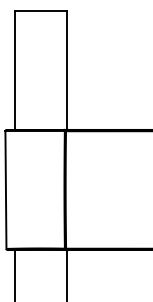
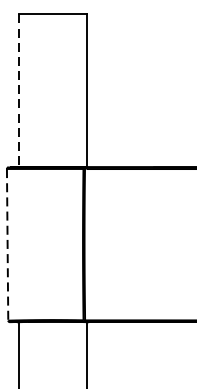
line: (15, 71) -> (19, 92), solid -> dashed
line: (5, 190) -> (7, 245), solid -> dashed

